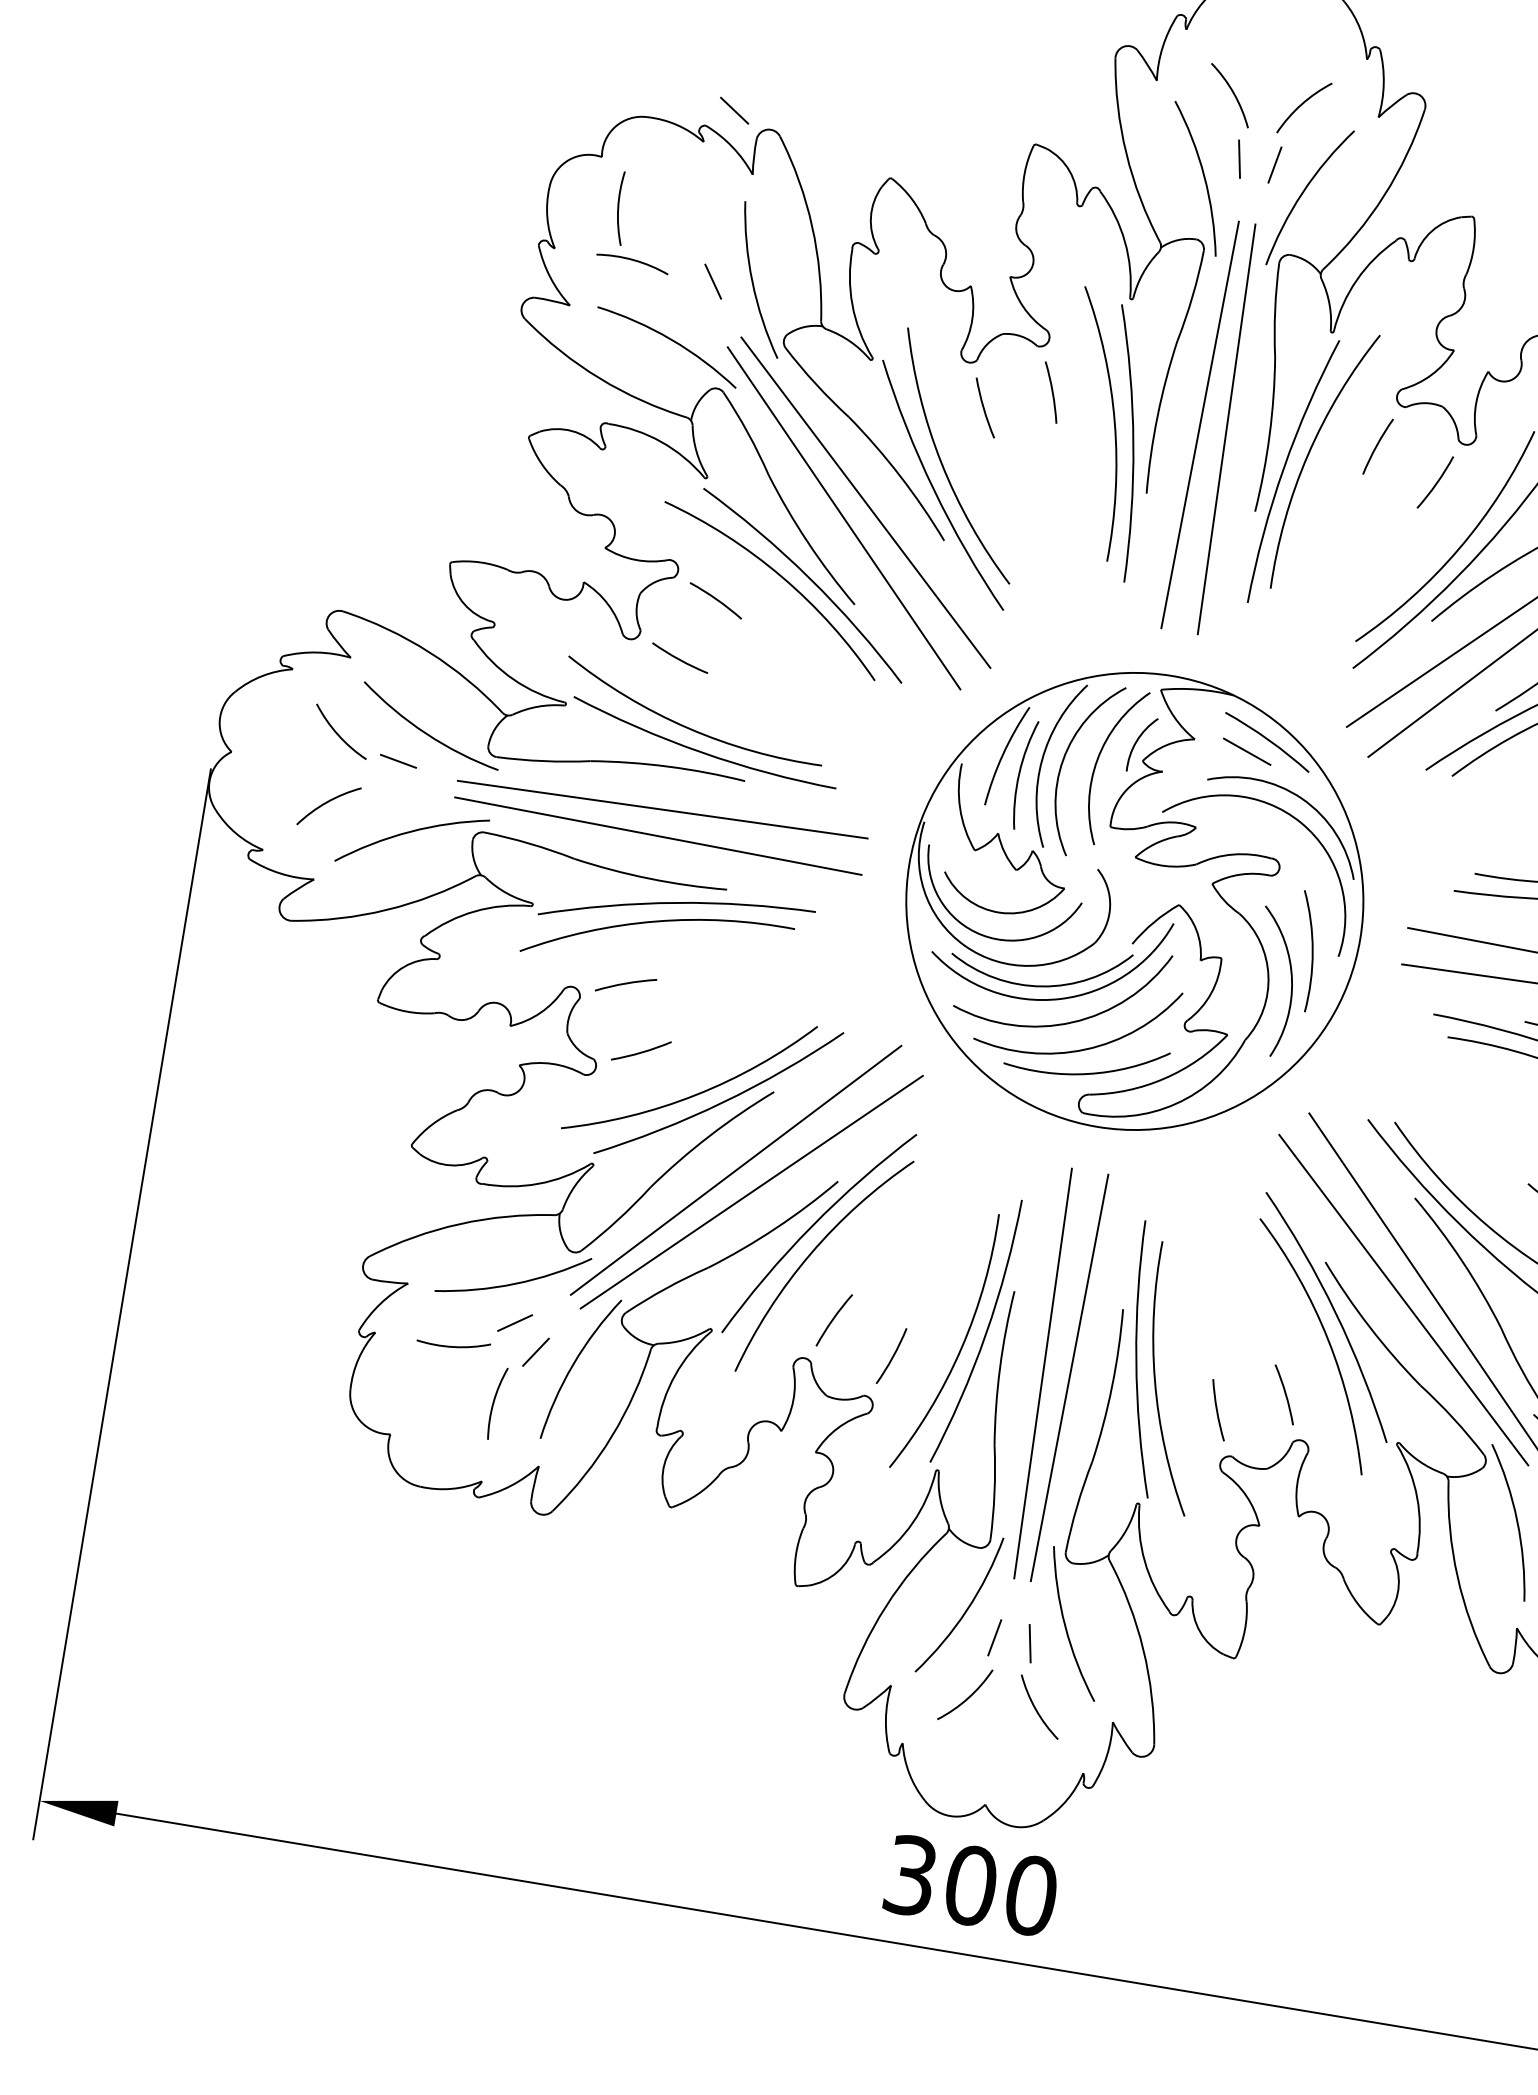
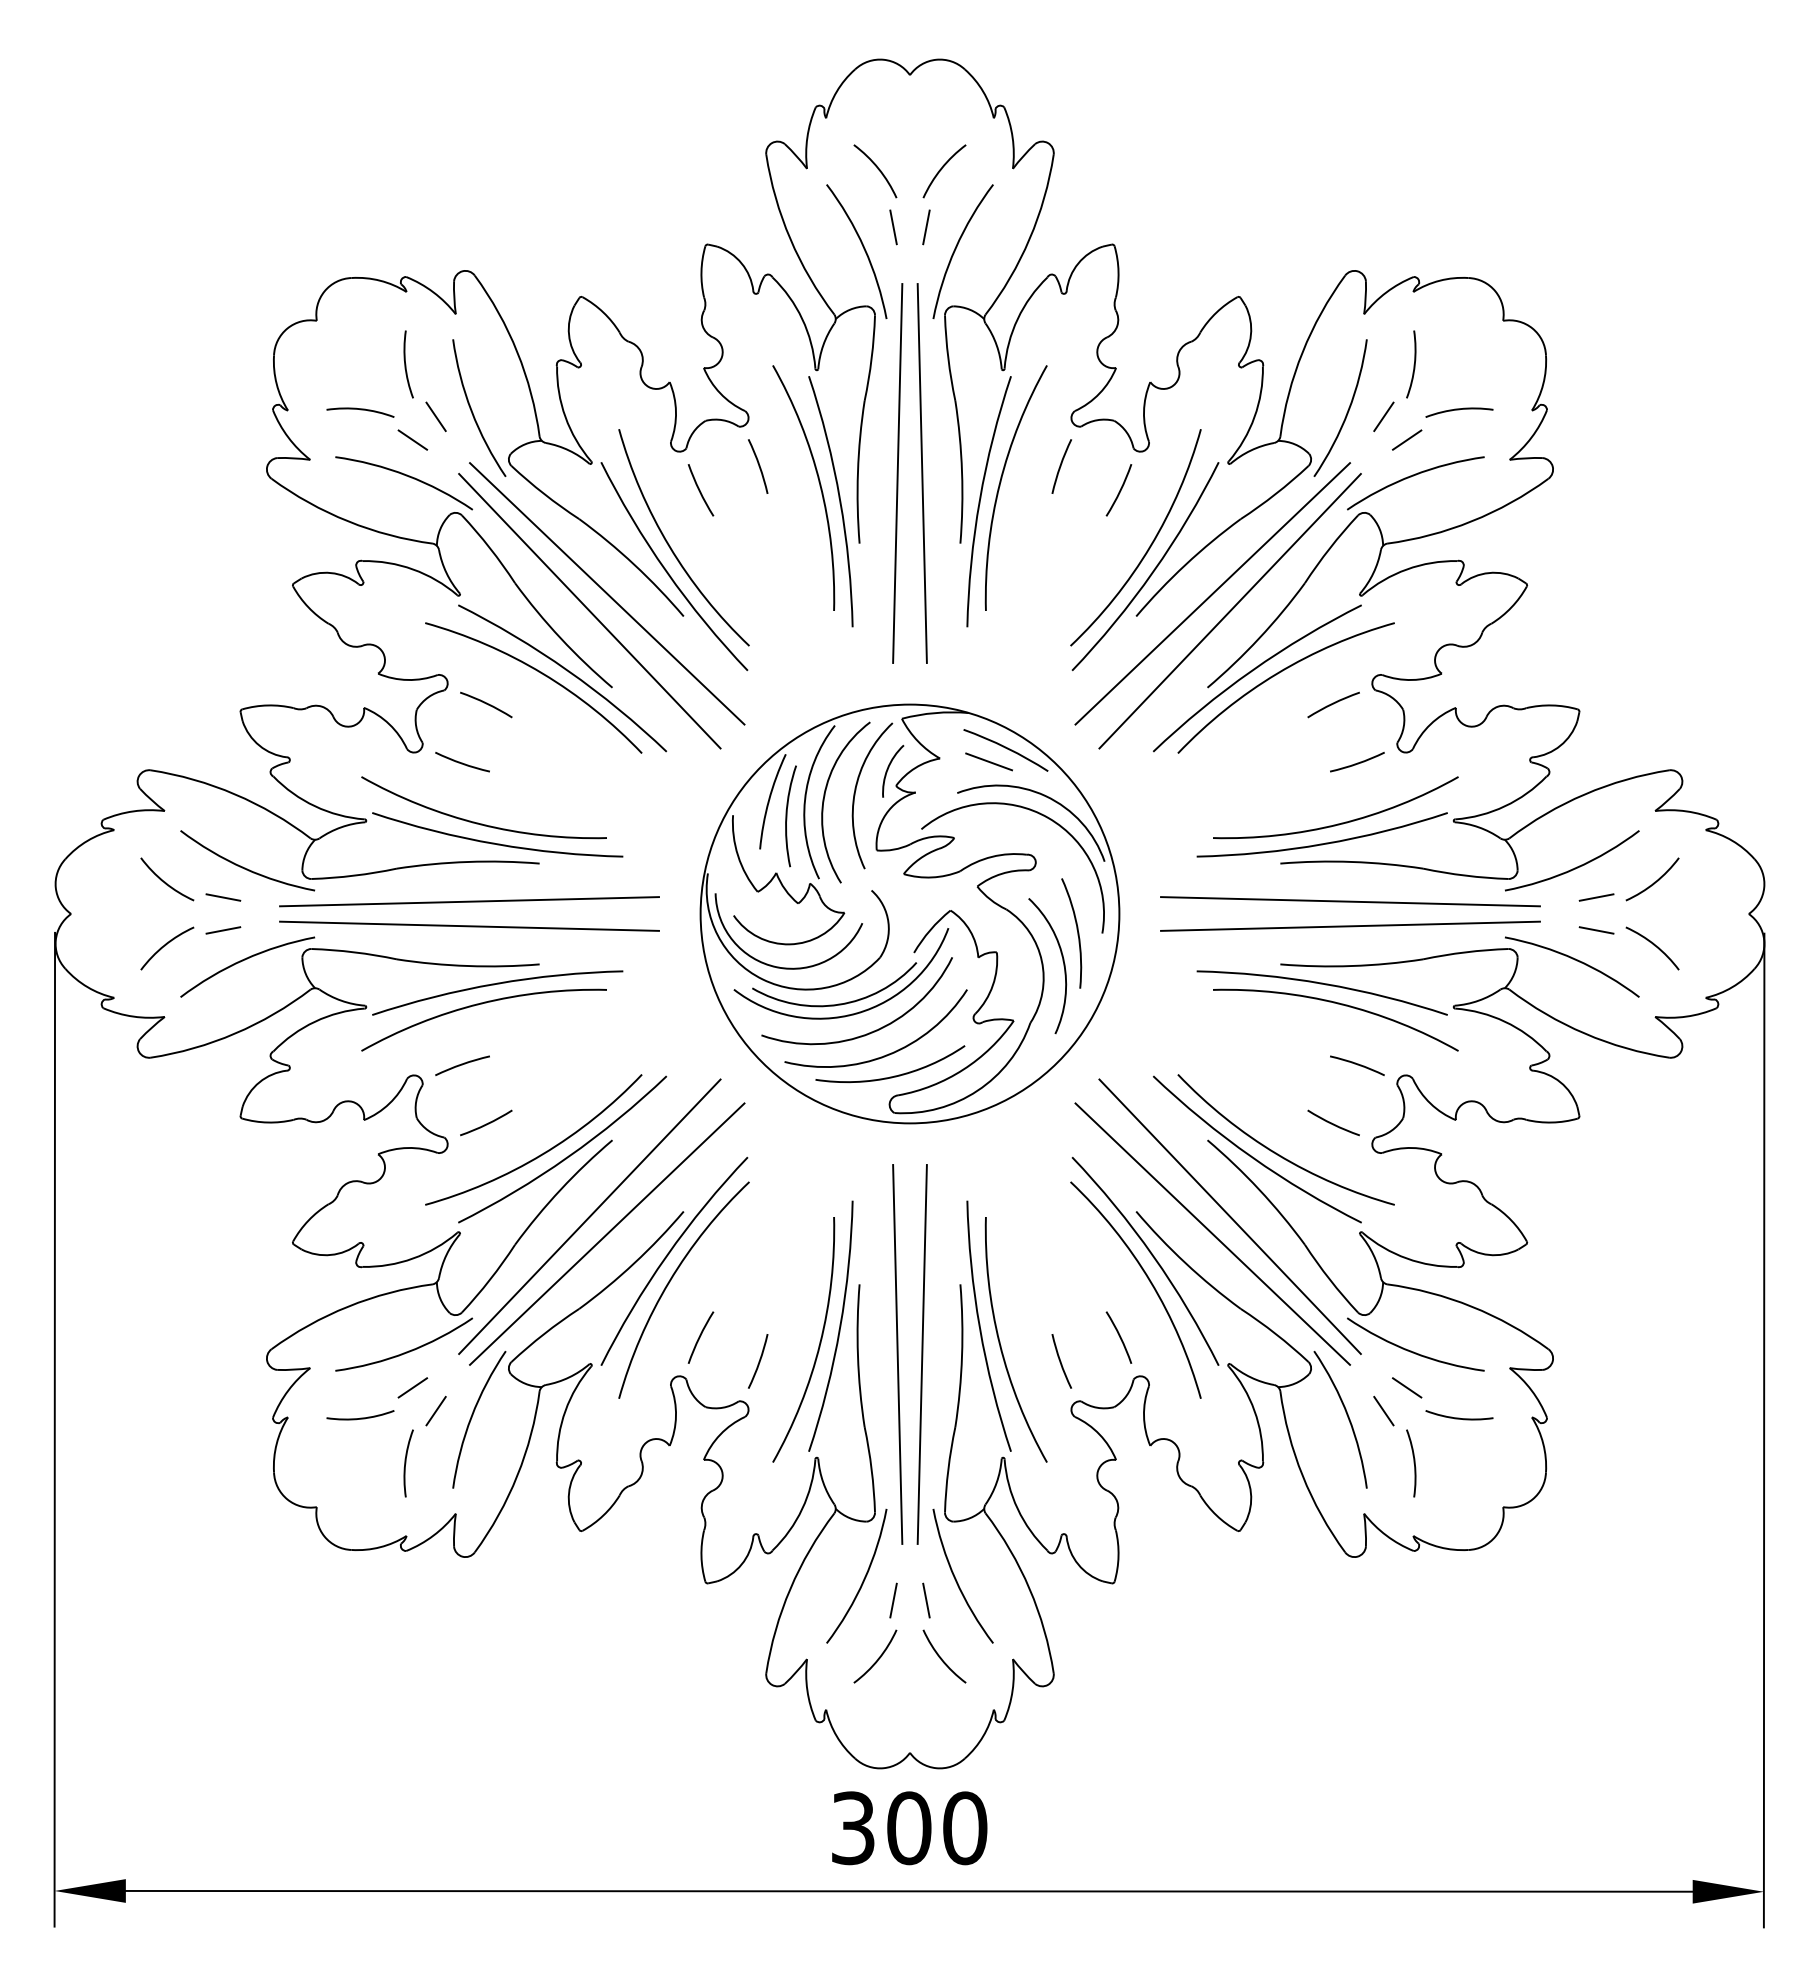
line: (734, 109) -> (412, 439), moved
arc: (619, 208) -> (406, 364), moved
line: (392, 796) -> (223, 930), added

